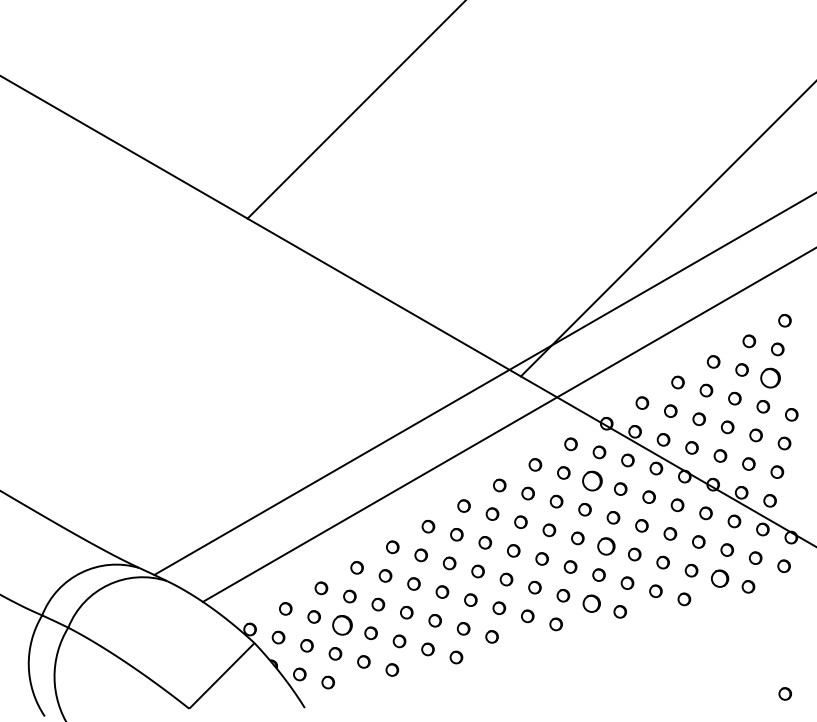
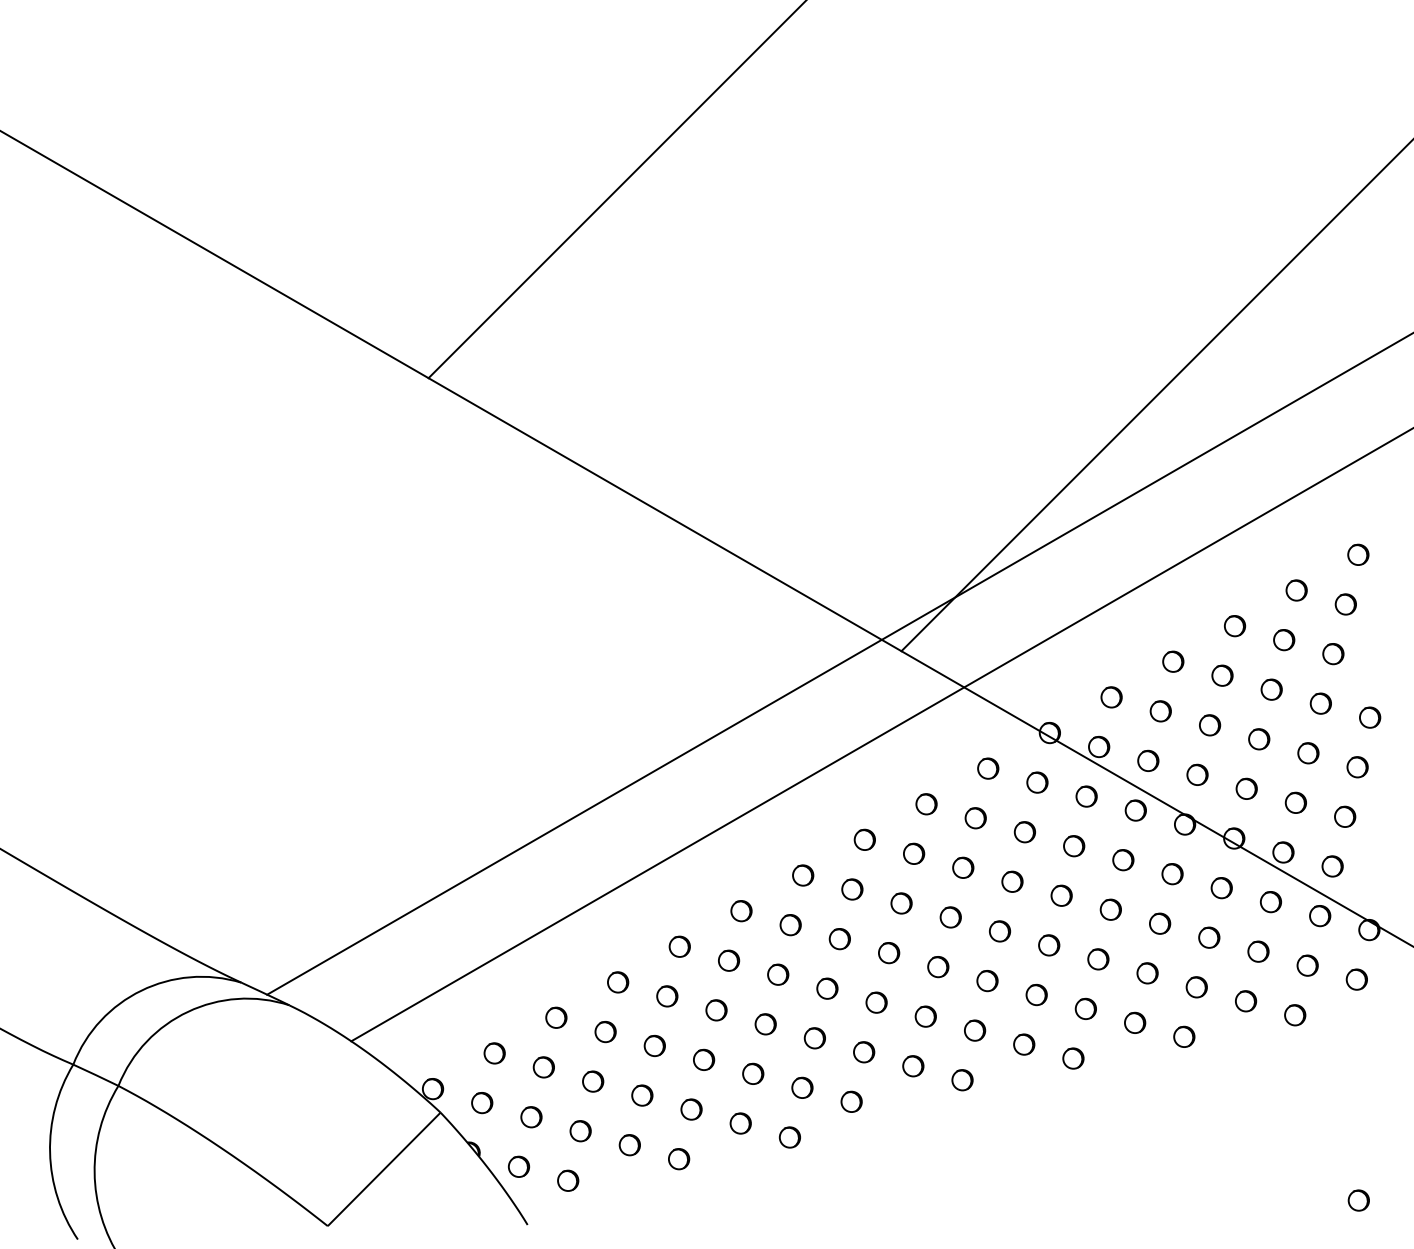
part: (770, 377) -> (1333, 653), size x0.62
circle: (591, 480) -> (1023, 831), size x0.62
part: (605, 546) -> (1047, 945), size x0.71
circle: (719, 578) -> (1245, 1000), size x0.71
circle: (591, 603) -> (1023, 1044), size x0.71
circle: (342, 624) -> (592, 1080), size x0.62

